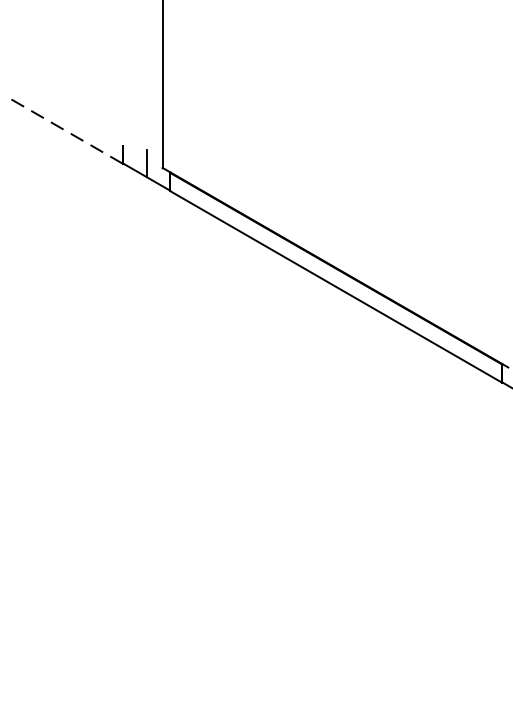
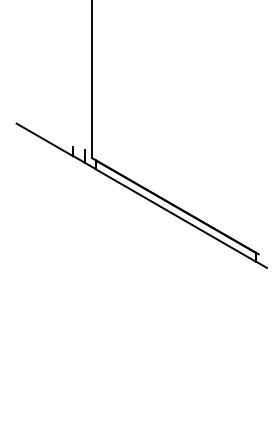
line: (63, 129) -> (44, 139), dashed -> solid

